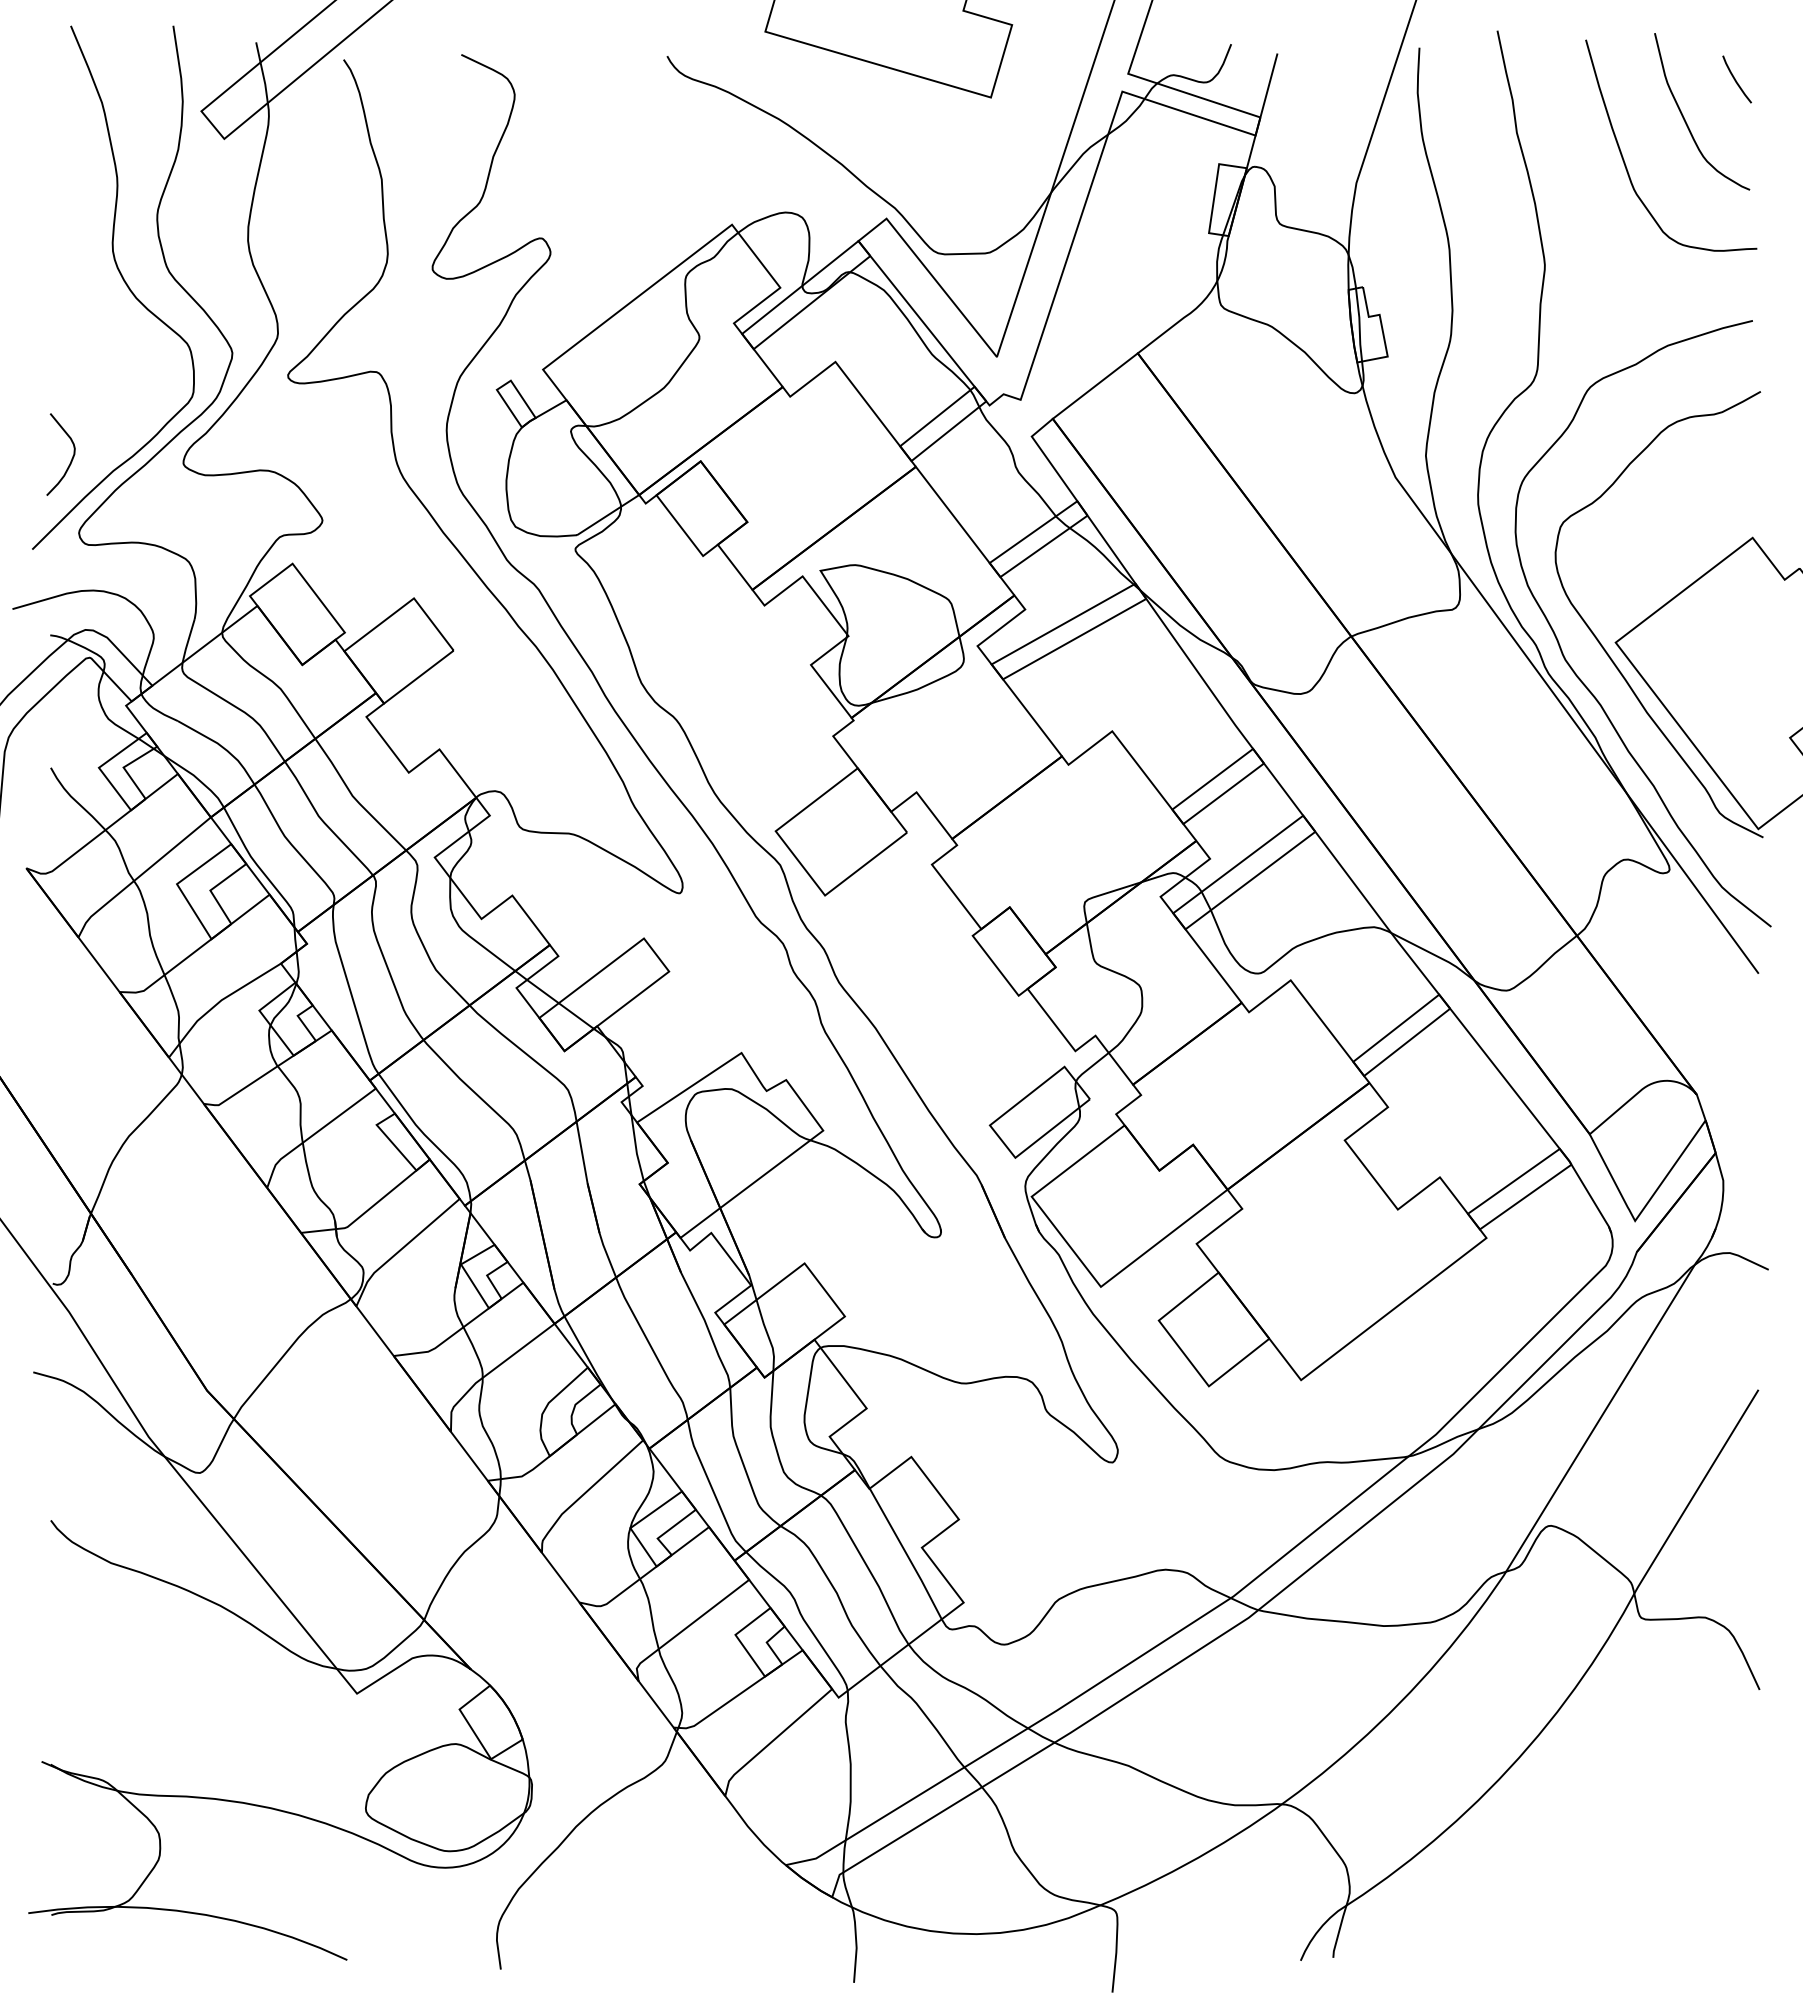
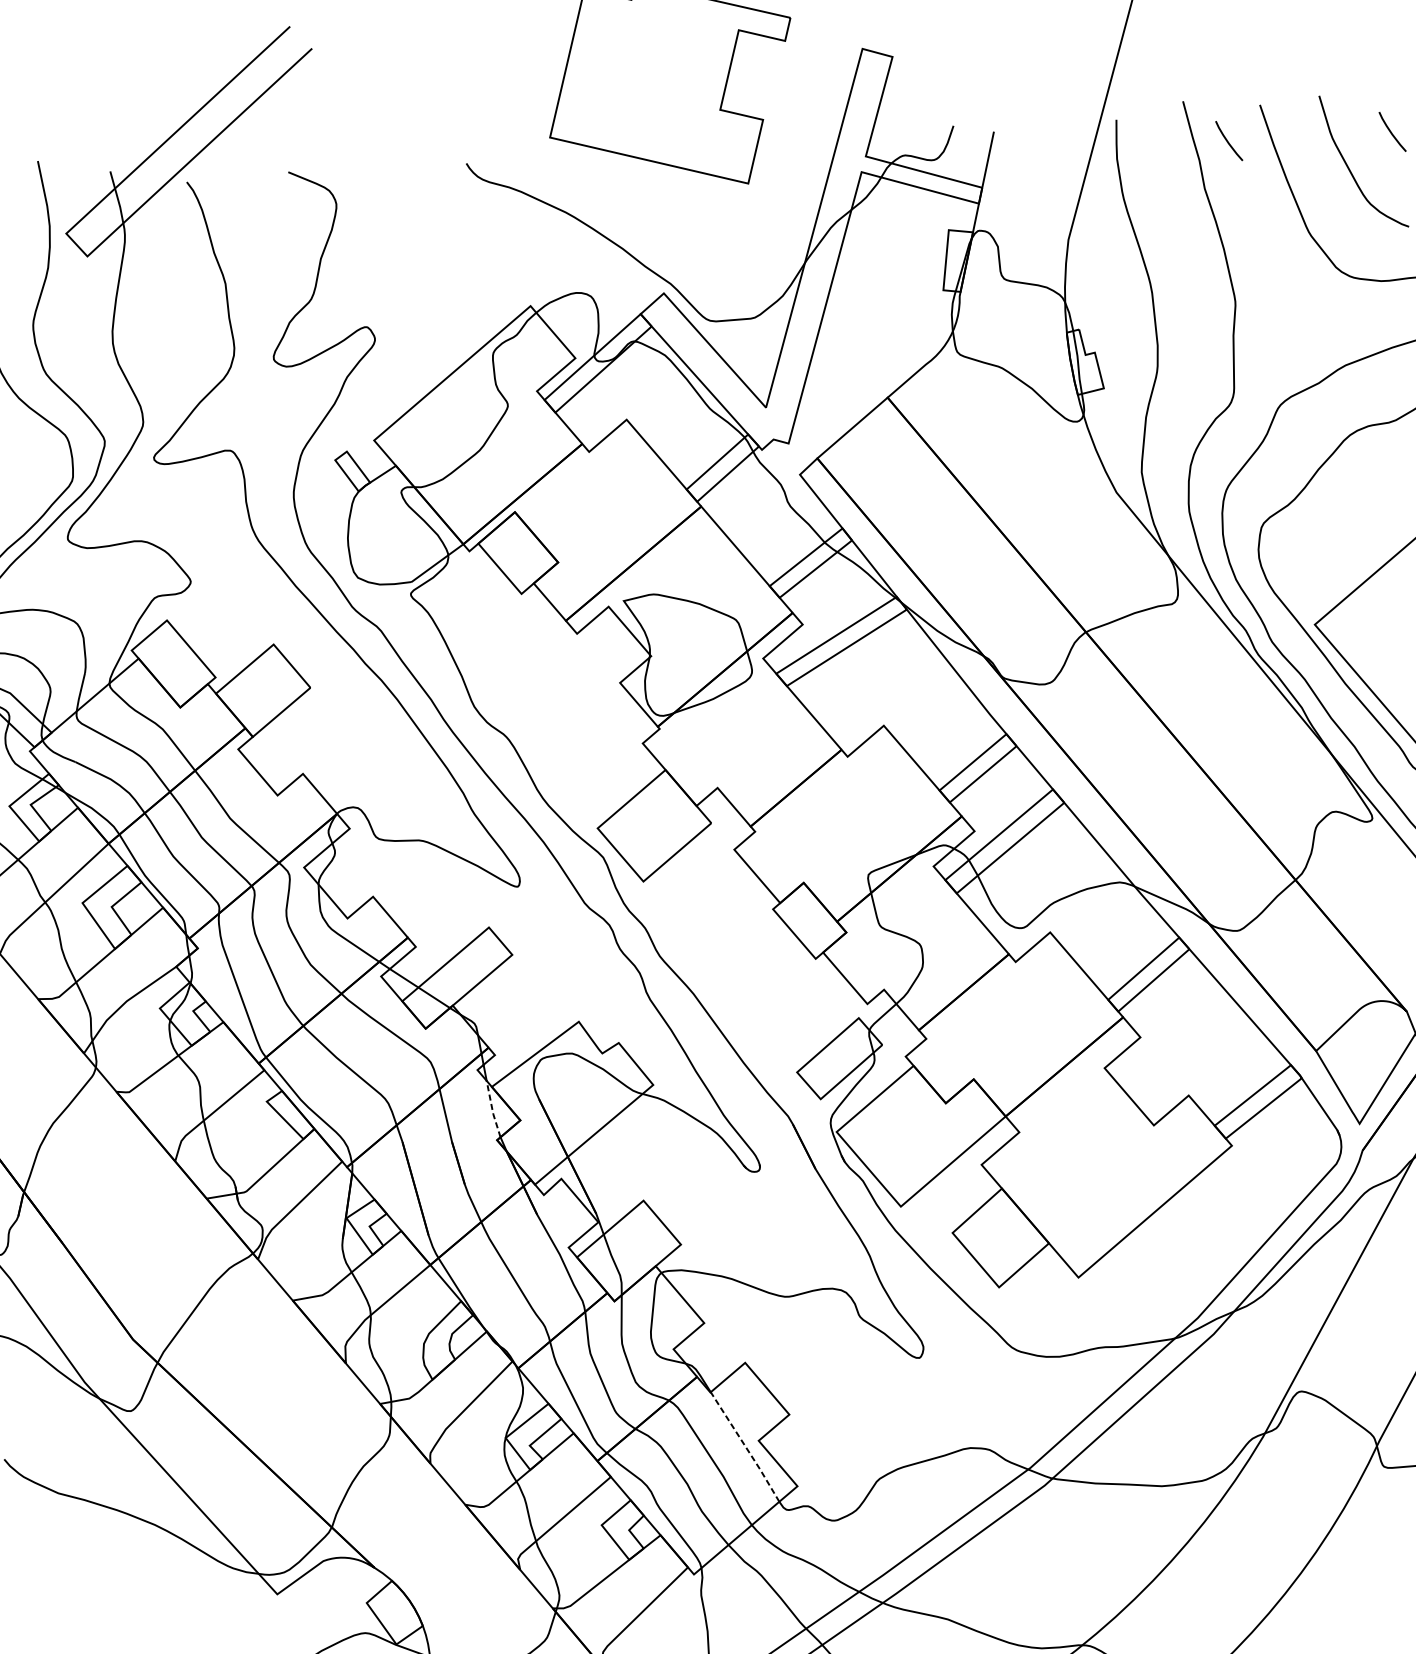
curve: (1546, 79) -> (1227, 141), added
line: (636, 1149) -> (492, 1110), solid -> dashed
line: (906, 1553) -> (745, 1446), solid -> dashed

